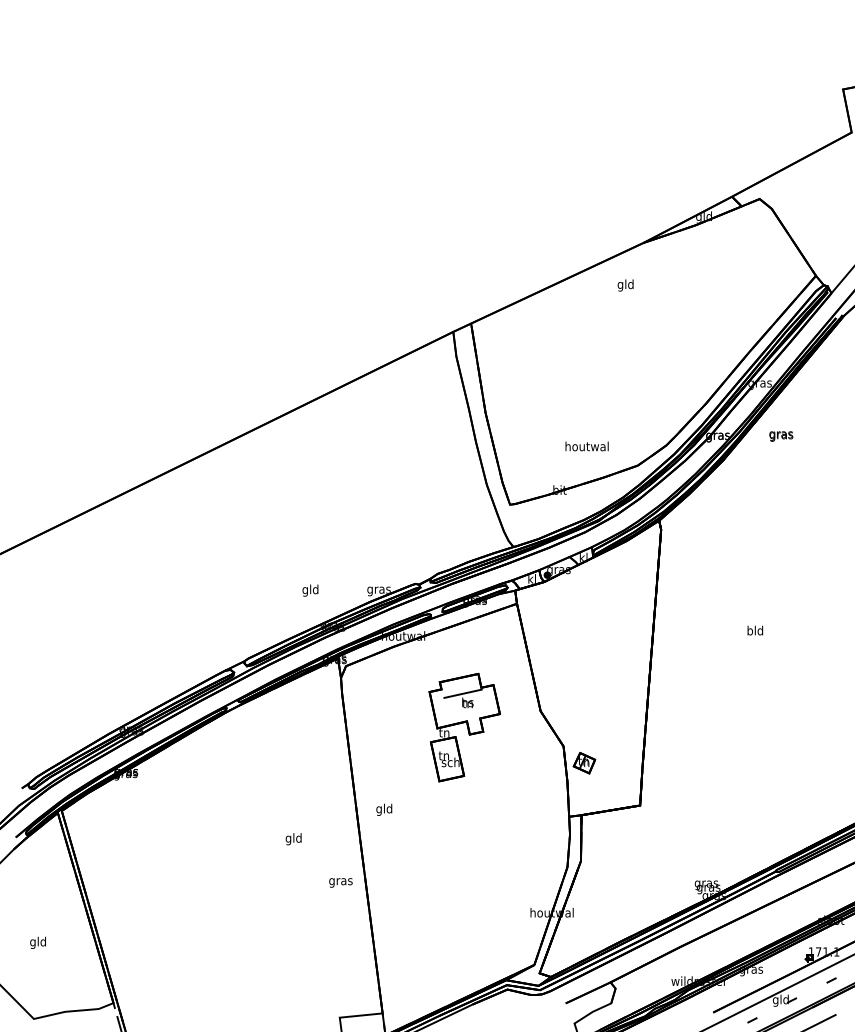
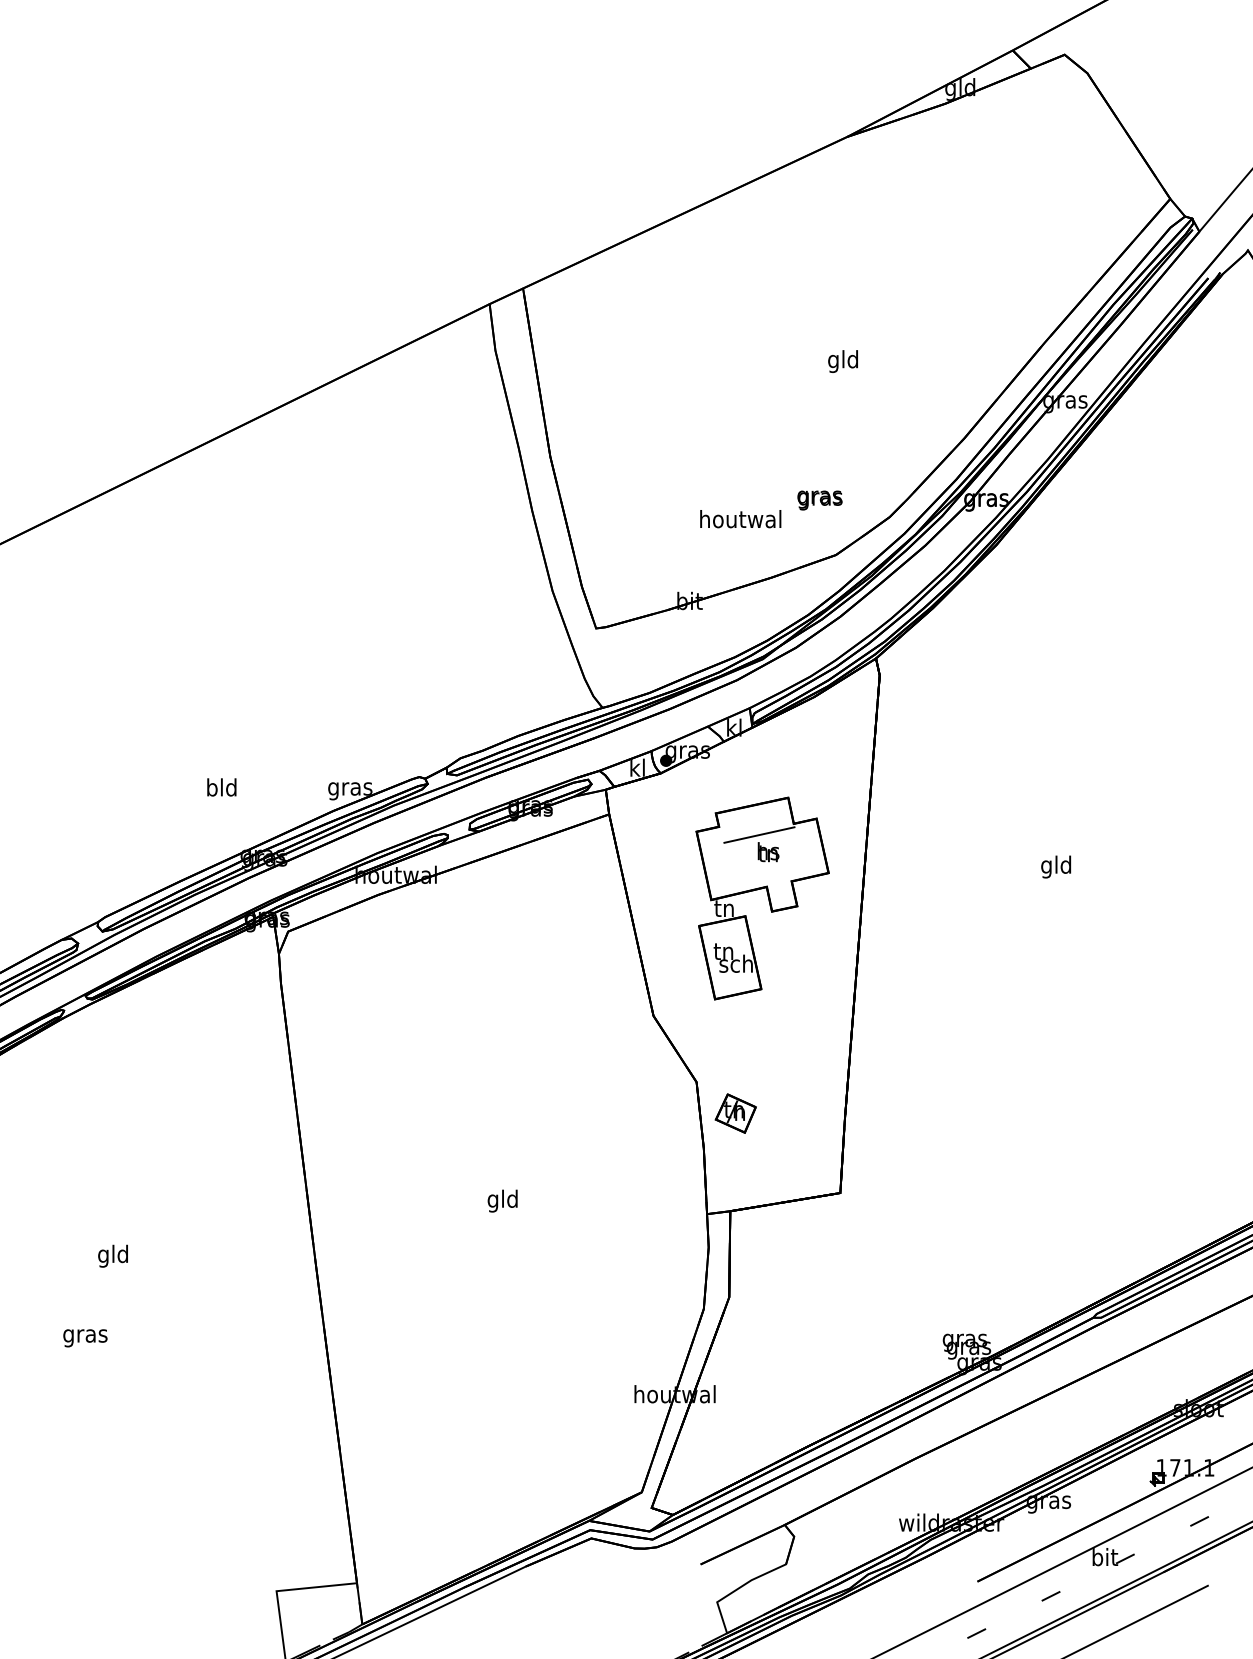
text: (625, 285) -> (842, 361), moved
text: (781, 436) -> (820, 500), moved
text: (305, 590) -> (212, 789), gld -> bld
text: (749, 631) -> (1045, 866), bld -> gld
part: (464, 727) -> (762, 898), moved
text: (384, 809) -> (503, 1200), moved
text: (293, 839) -> (112, 1256), moved
text: (340, 882) -> (84, 1337), moved
text: (780, 1000) -> (1103, 1558), gld -> bit

